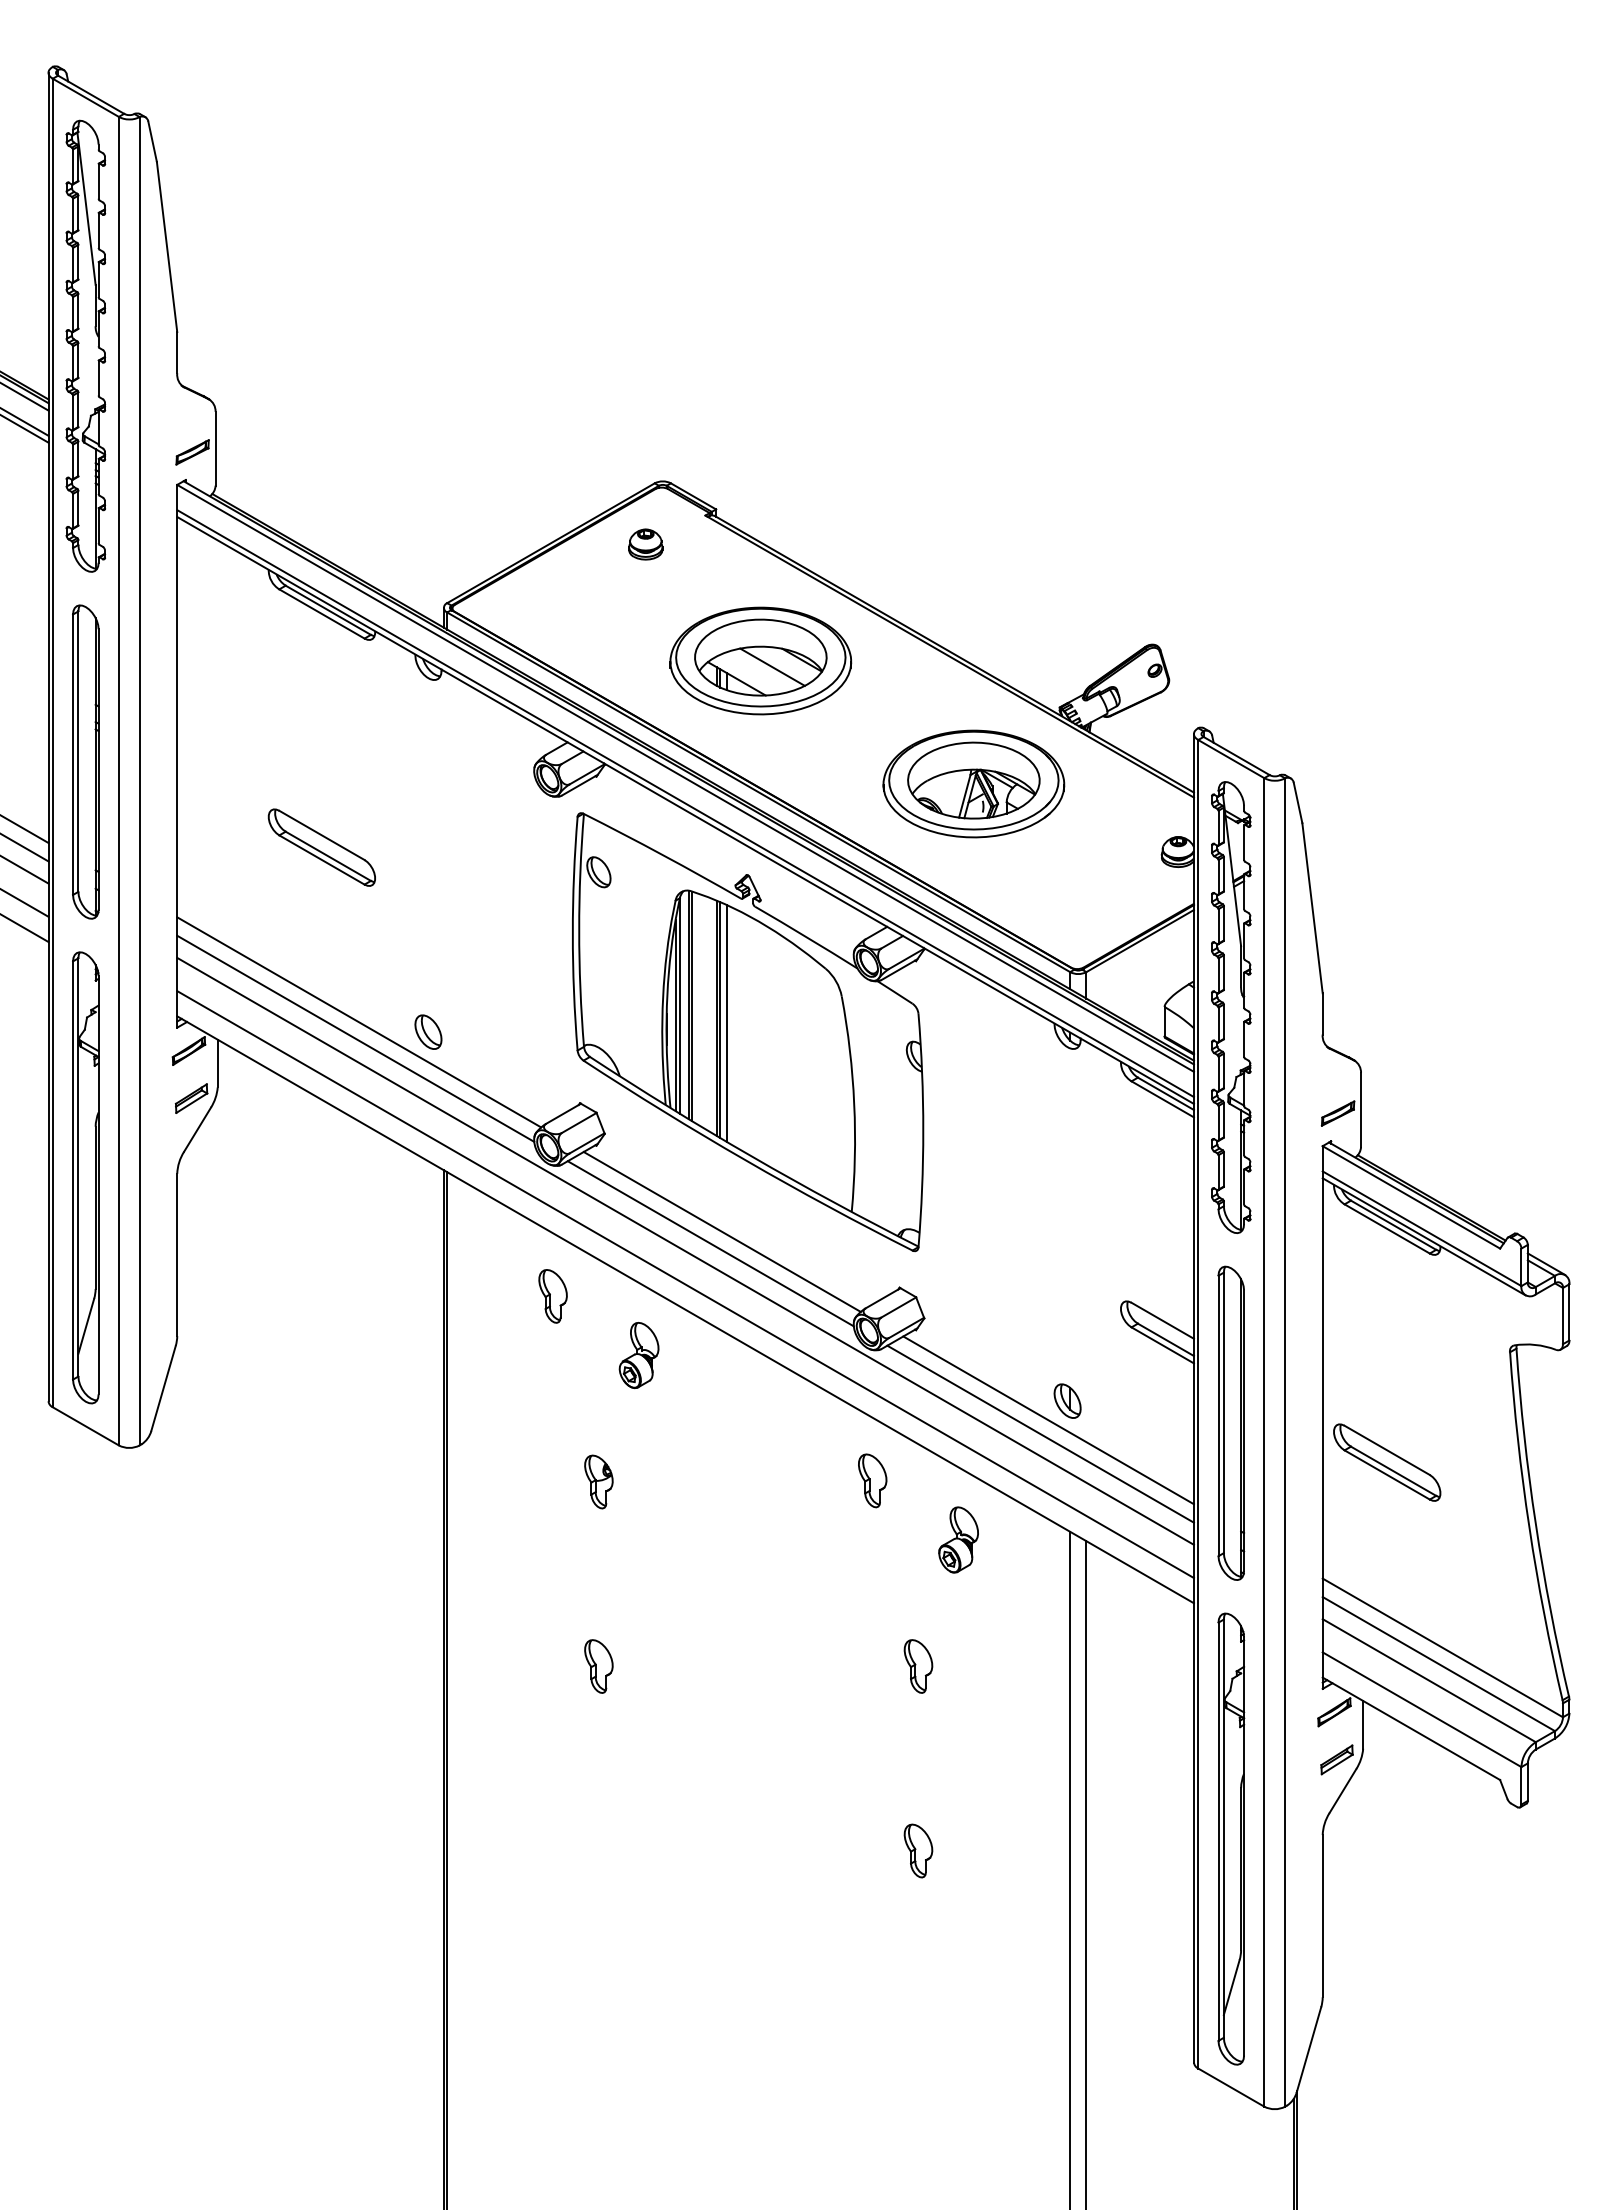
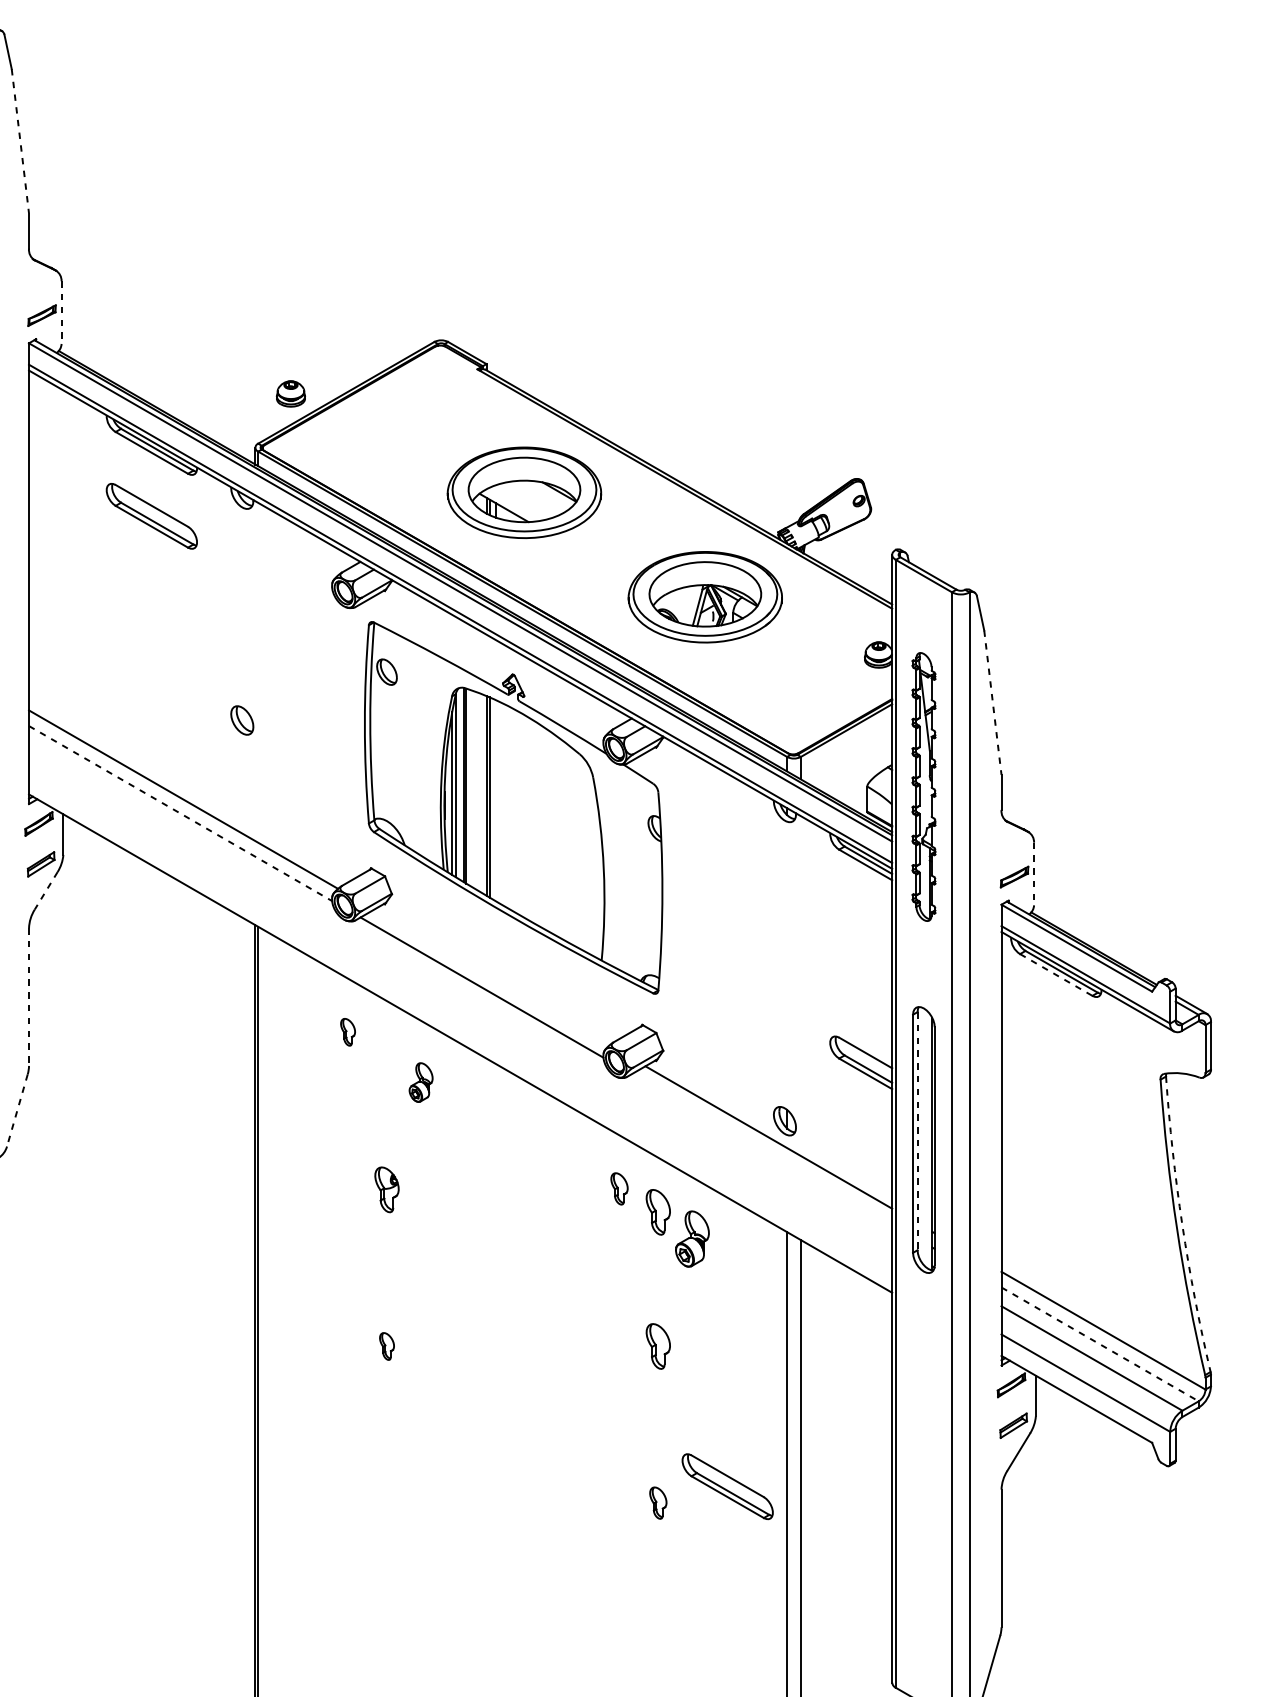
line: (167, 247) -> (20, 141), solid -> dashed
line: (215, 448) -> (61, 312), solid -> dashed
part: (645, 544) -> (290, 393), moved
line: (772, 666) -> (534, 497), removed
part: (321, 847) -> (151, 516), moved
line: (1312, 908) -> (992, 702), solid -> dashed
part: (1231, 1007) -> (924, 786), size x0.7
line: (727, 1023) -> (496, 800), removed
part: (428, 1031) -> (242, 719), moved
line: (356, 1039) -> (181, 814), solid -> dashed
line: (1361, 1110) -> (1034, 874), solid -> dashed
line: (197, 1129) -> (46, 890), solid -> dashed
line: (1387, 1229) -> (1056, 975), solid -> dashed
line: (721, 1231) -> (491, 977), removed
line: (685, 1250) -> (460, 993), removed
line: (177, 1255) -> (29, 997), solid -> dashed
line: (685, 1284) -> (460, 1022), removed
part: (552, 1296) -> (347, 1032), size x0.6
part: (638, 1355) -> (420, 1082), size x0.7
line: (163, 1388) -> (17, 1110), solid -> dashed
line: (1223, 1413) -> (917, 1131), solid -> dashed
line: (1040, 1433) -> (761, 1148), removed
part: (1387, 1462) -> (727, 1486), moved
part: (872, 1480) -> (619, 1188), size x0.7
part: (918, 1508) -> (658, 1212), added
arc: (1535, 1523) -> (1182, 1225), solid -> dashed
line: (1439, 1664) -> (1100, 1344), solid -> dashed
part: (598, 1666) -> (386, 1346), size x0.6
part: (1231, 1838) -> (924, 1492), removed
part: (918, 1850) -> (658, 1502), size x0.7

